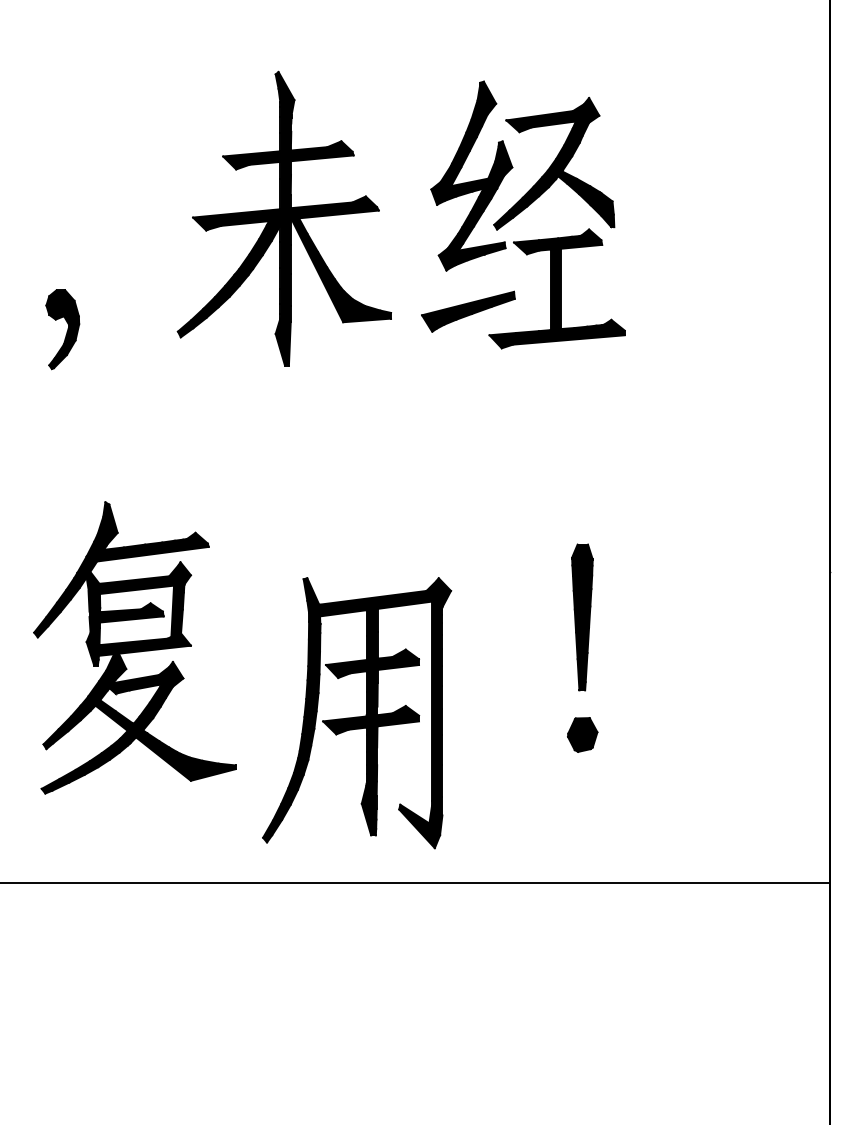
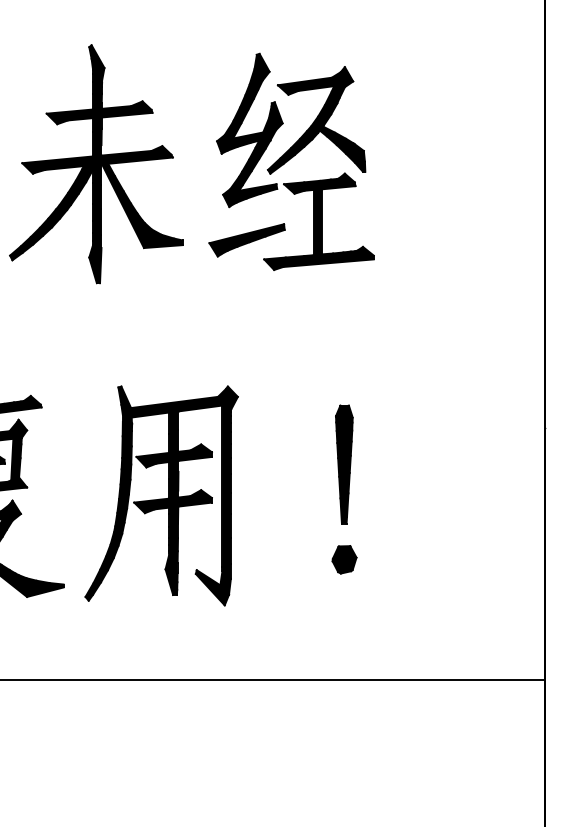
part: (523, 214) -> (291, 161), moved
part: (283, 218) -> (95, 163), moved
part: (357, 713) -> (162, 496), moved

